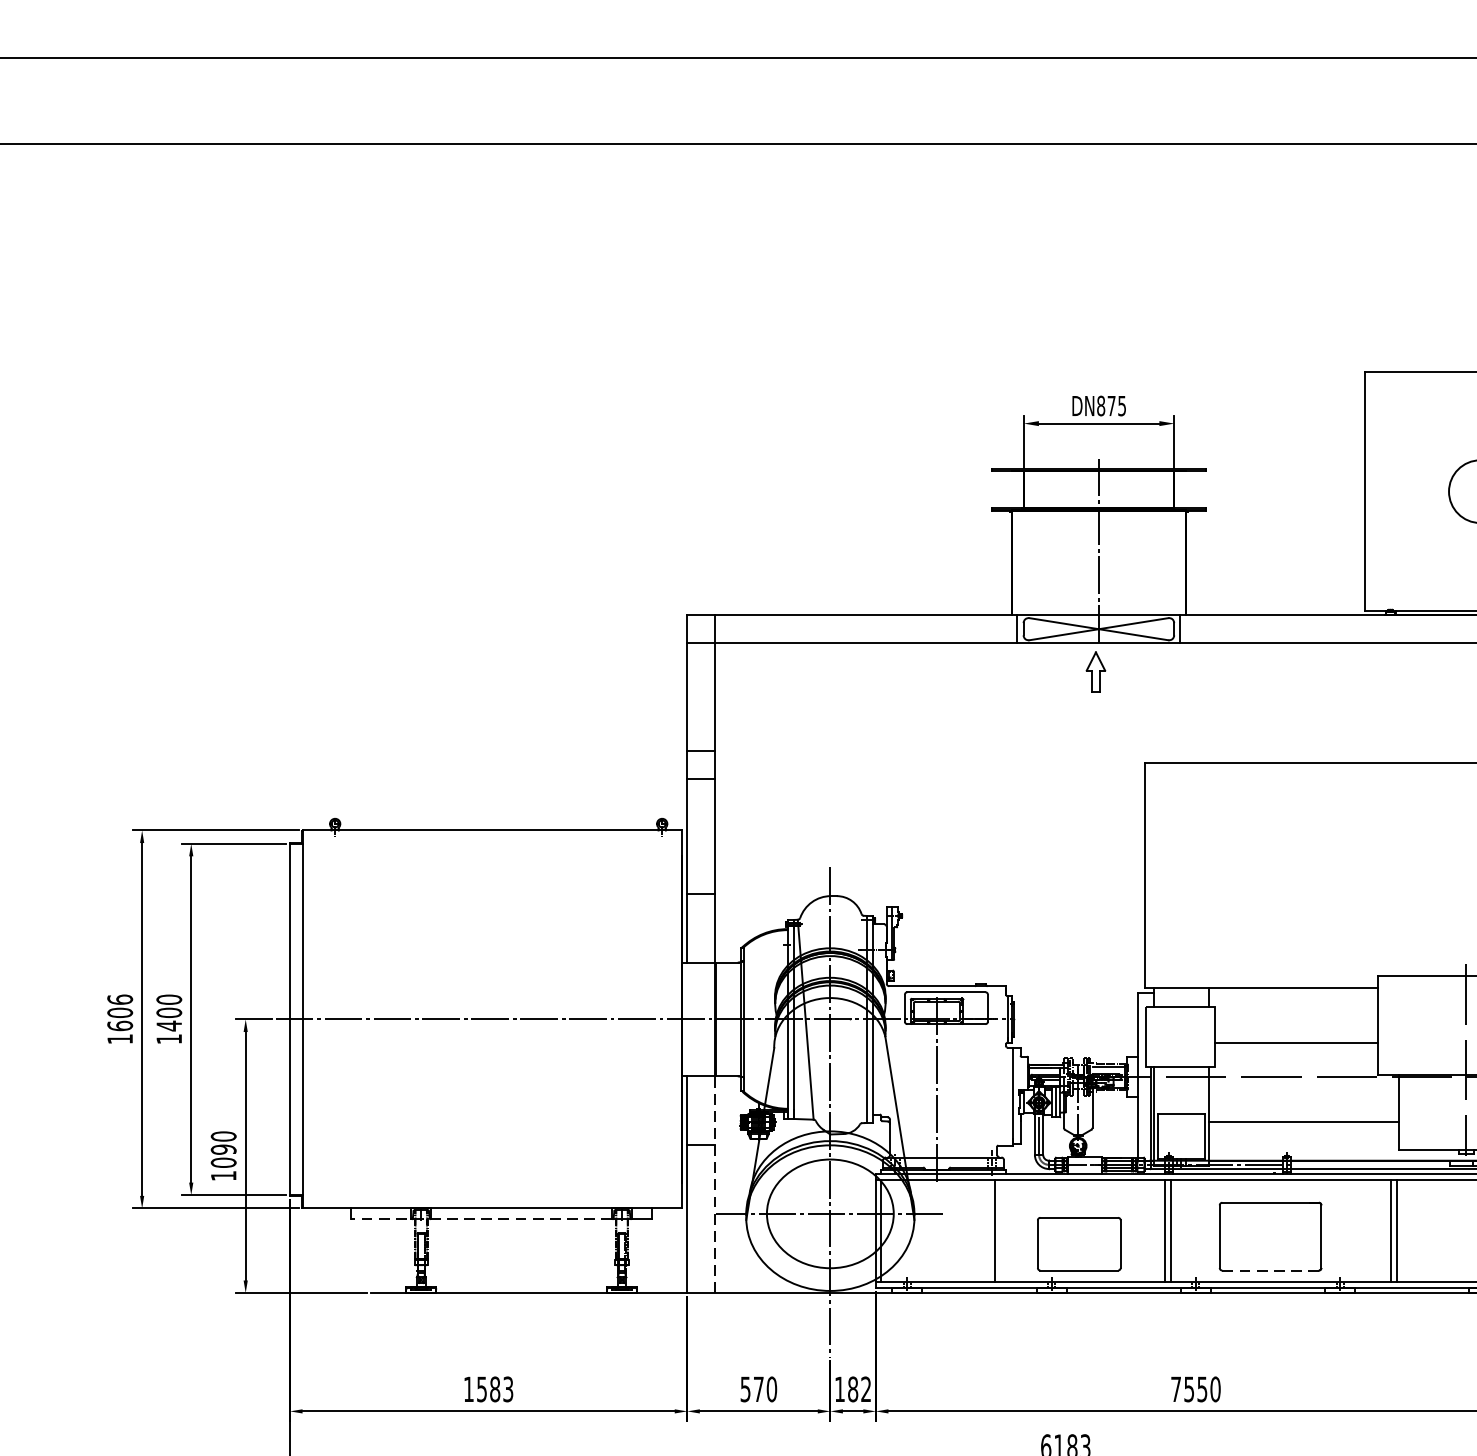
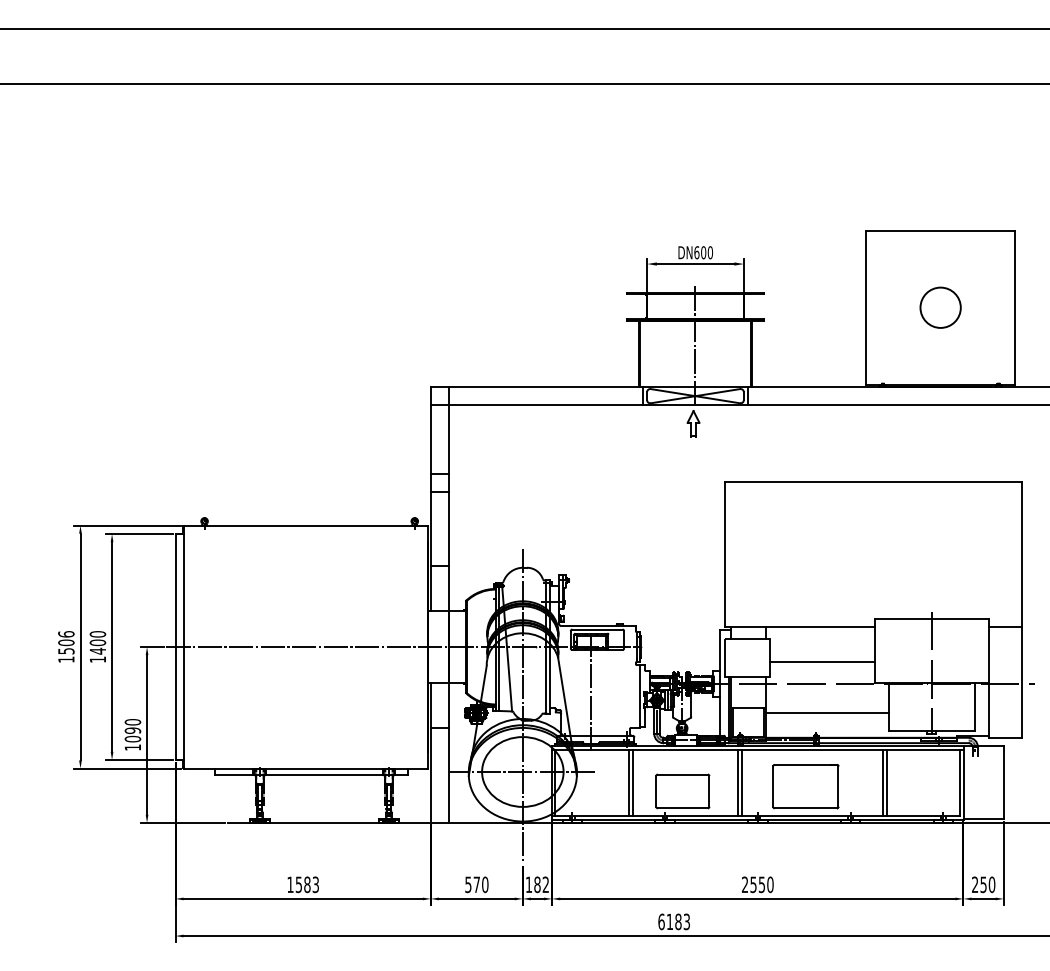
text: (1111, 405) -> (703, 252), DN875 -> DN600
text: (120, 1024) -> (66, 650), 1606 -> 1506
line: (714, 1185) -> (448, 753), dashed -> solid
line: (481, 1219) -> (298, 775), dashed -> solid
line: (1000, 1230) -> (632, 782), added
line: (1270, 1270) -> (805, 808), dashed -> solid
text: (1175, 1388) -> (744, 884), 7550 -> 2550

